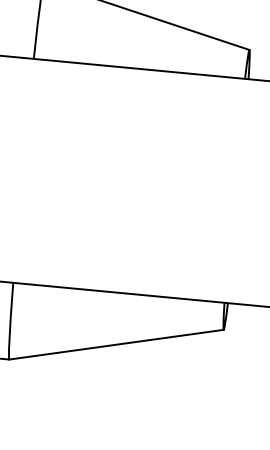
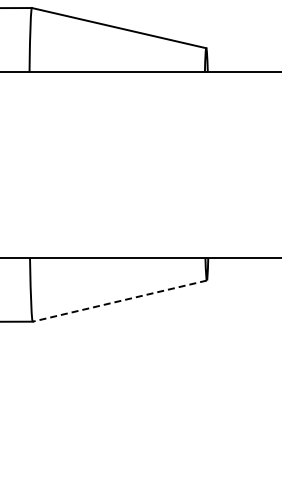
line: (116, 345) -> (119, 301), solid -> dashed

